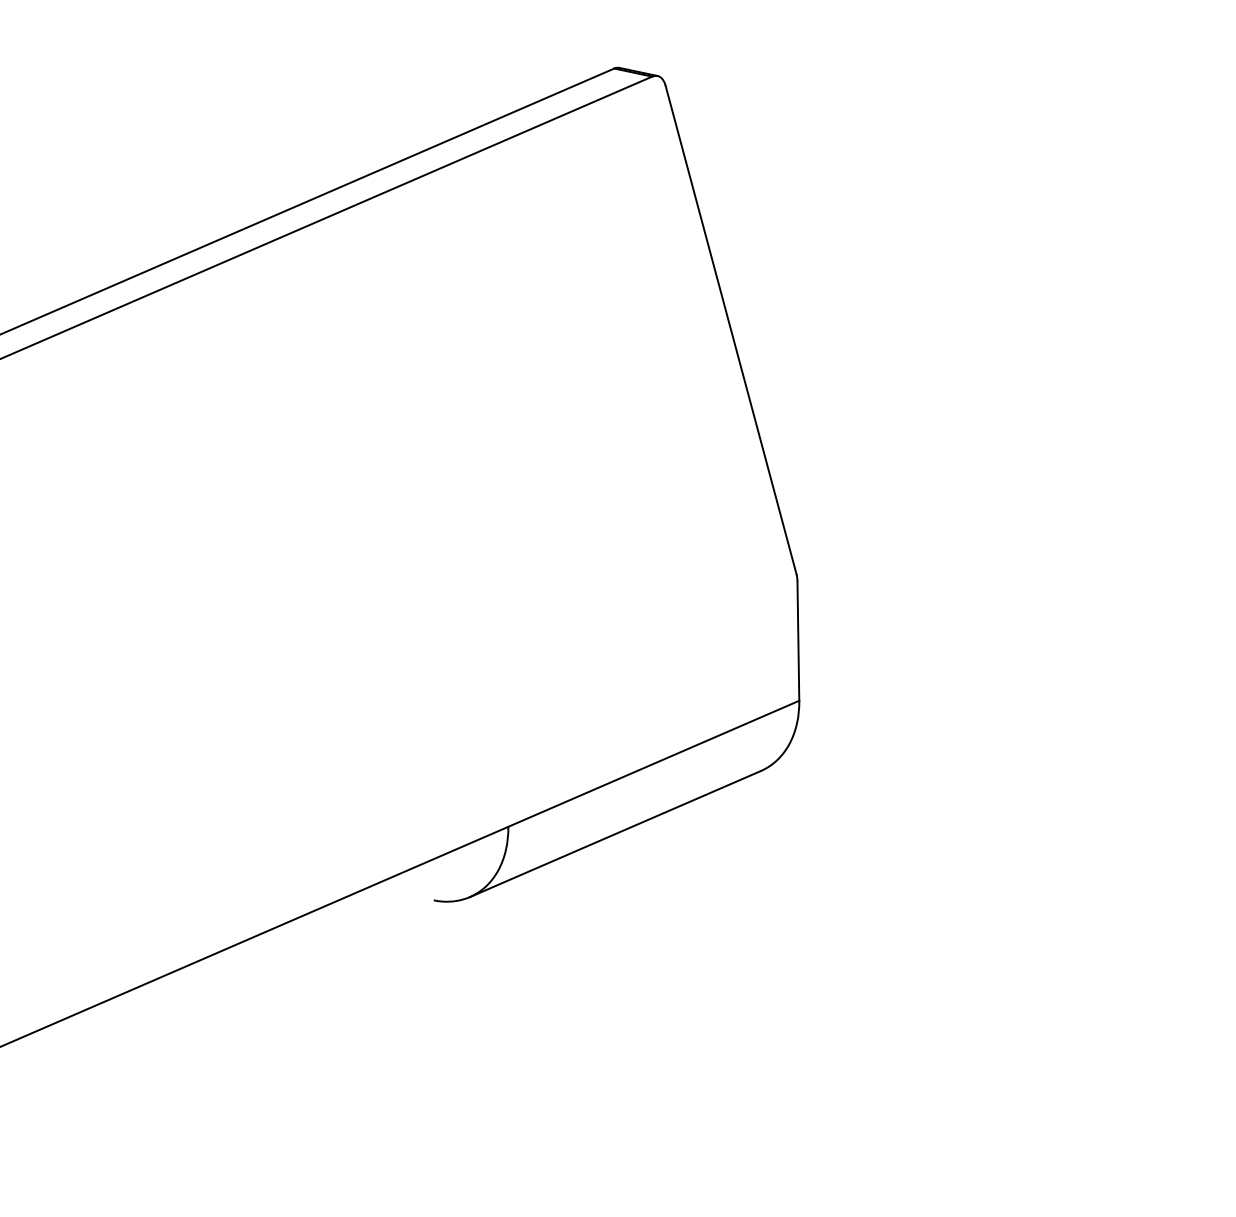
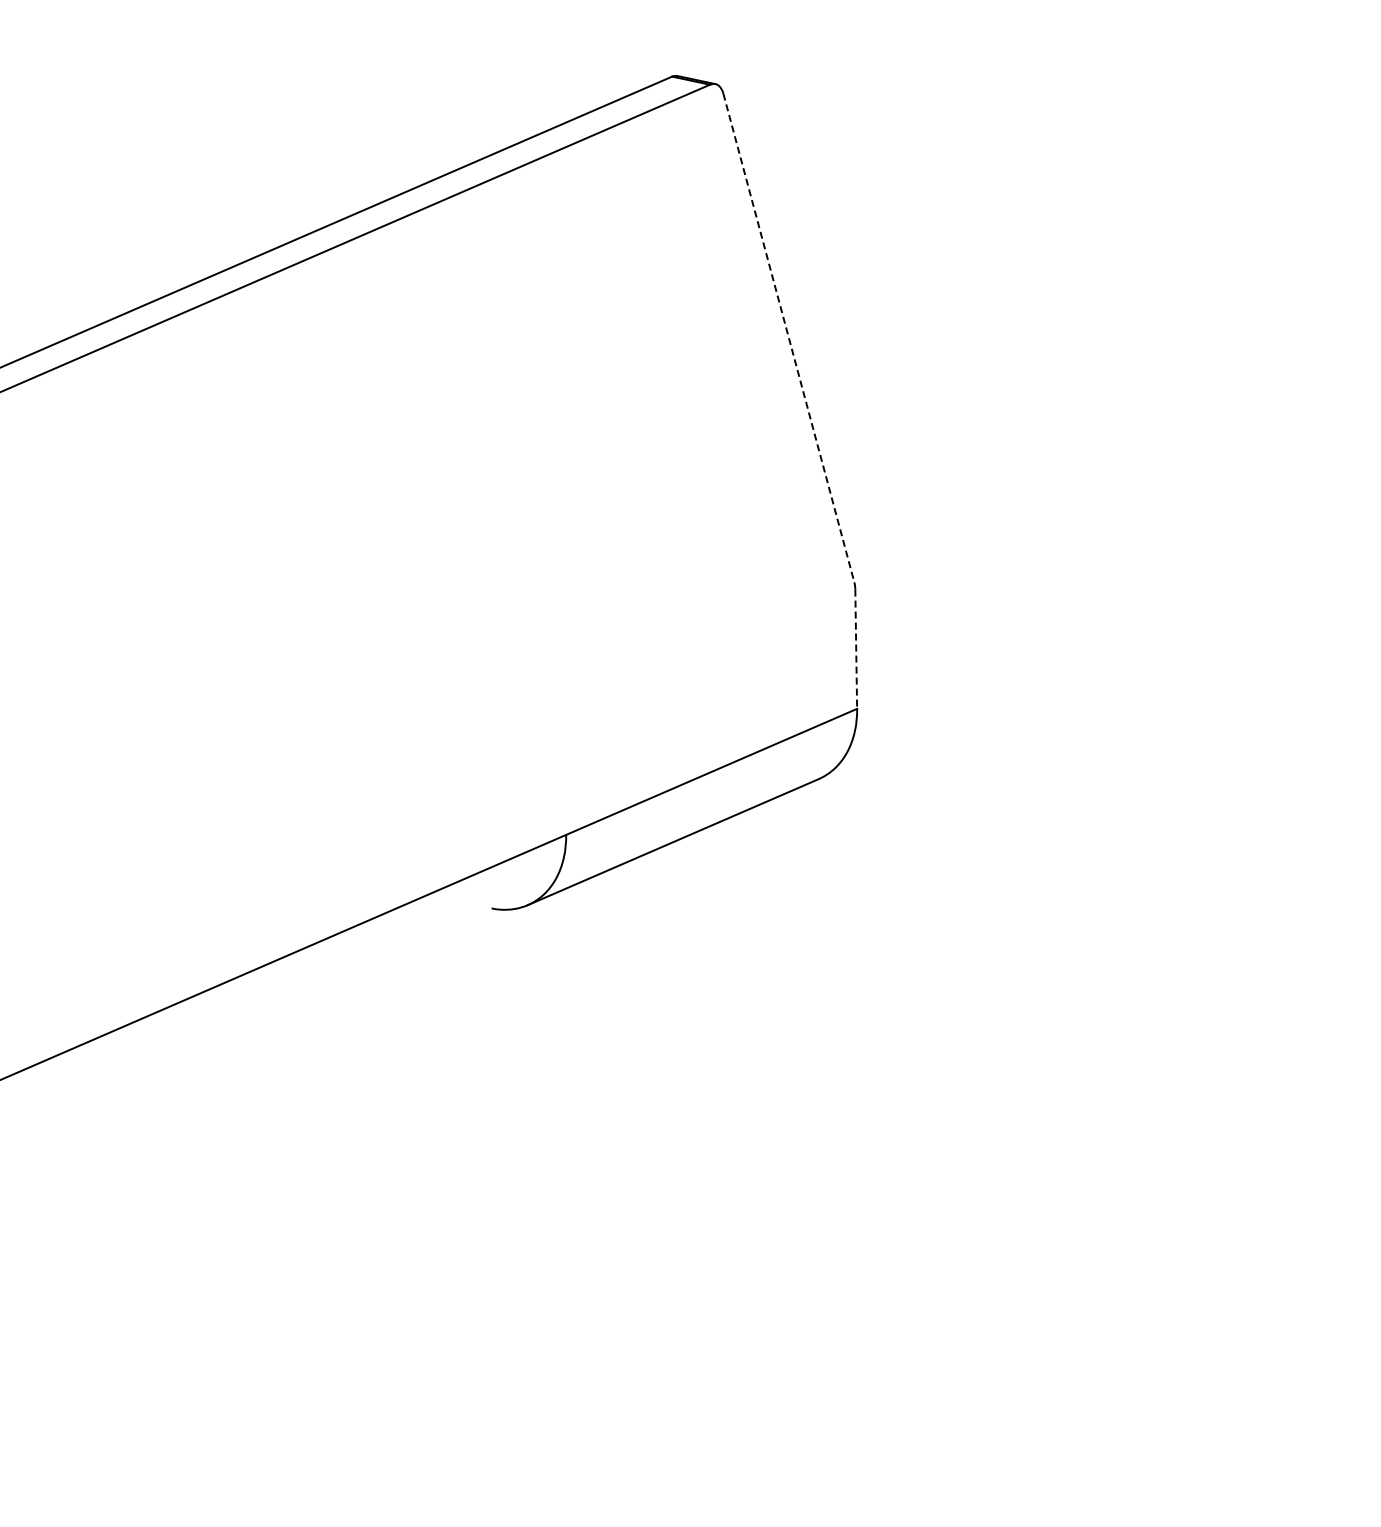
line: (730, 330) -> (788, 338), solid -> dashed
line: (798, 641) -> (856, 649), solid -> dashed

